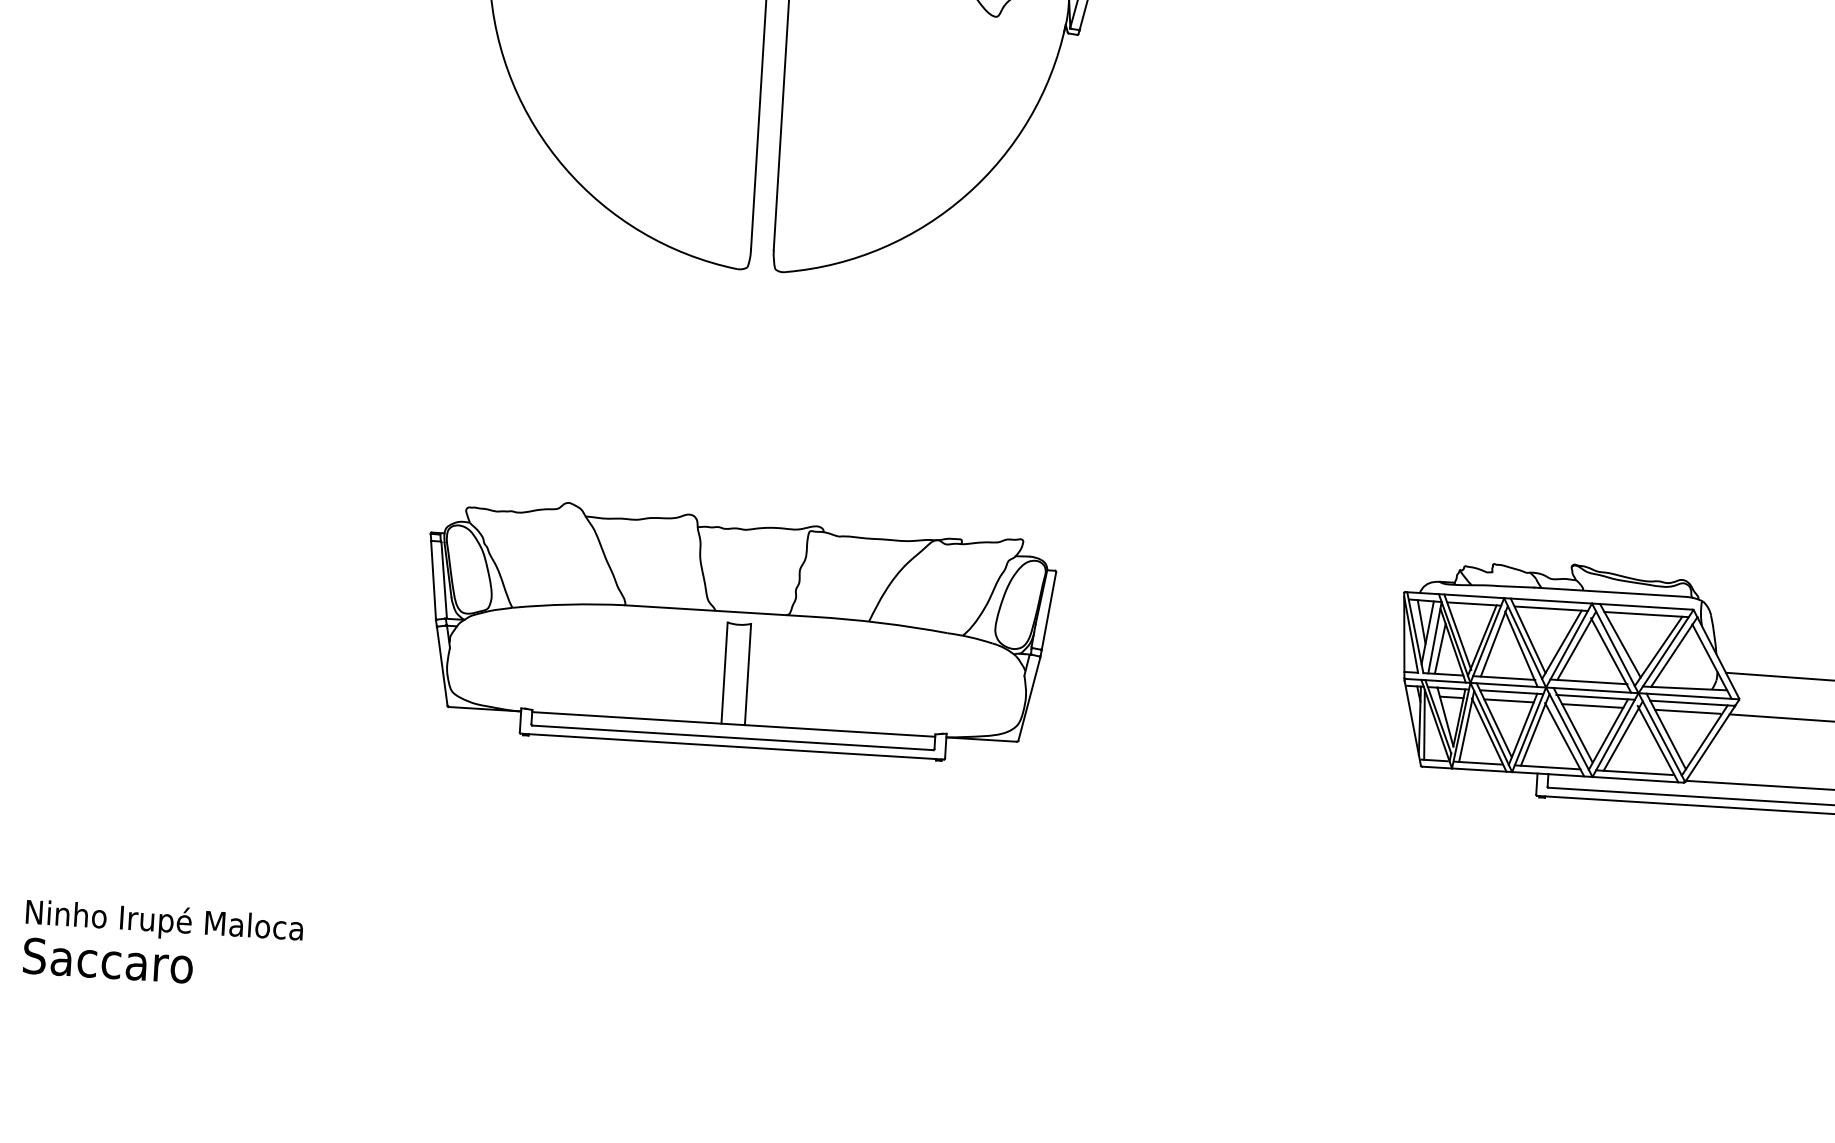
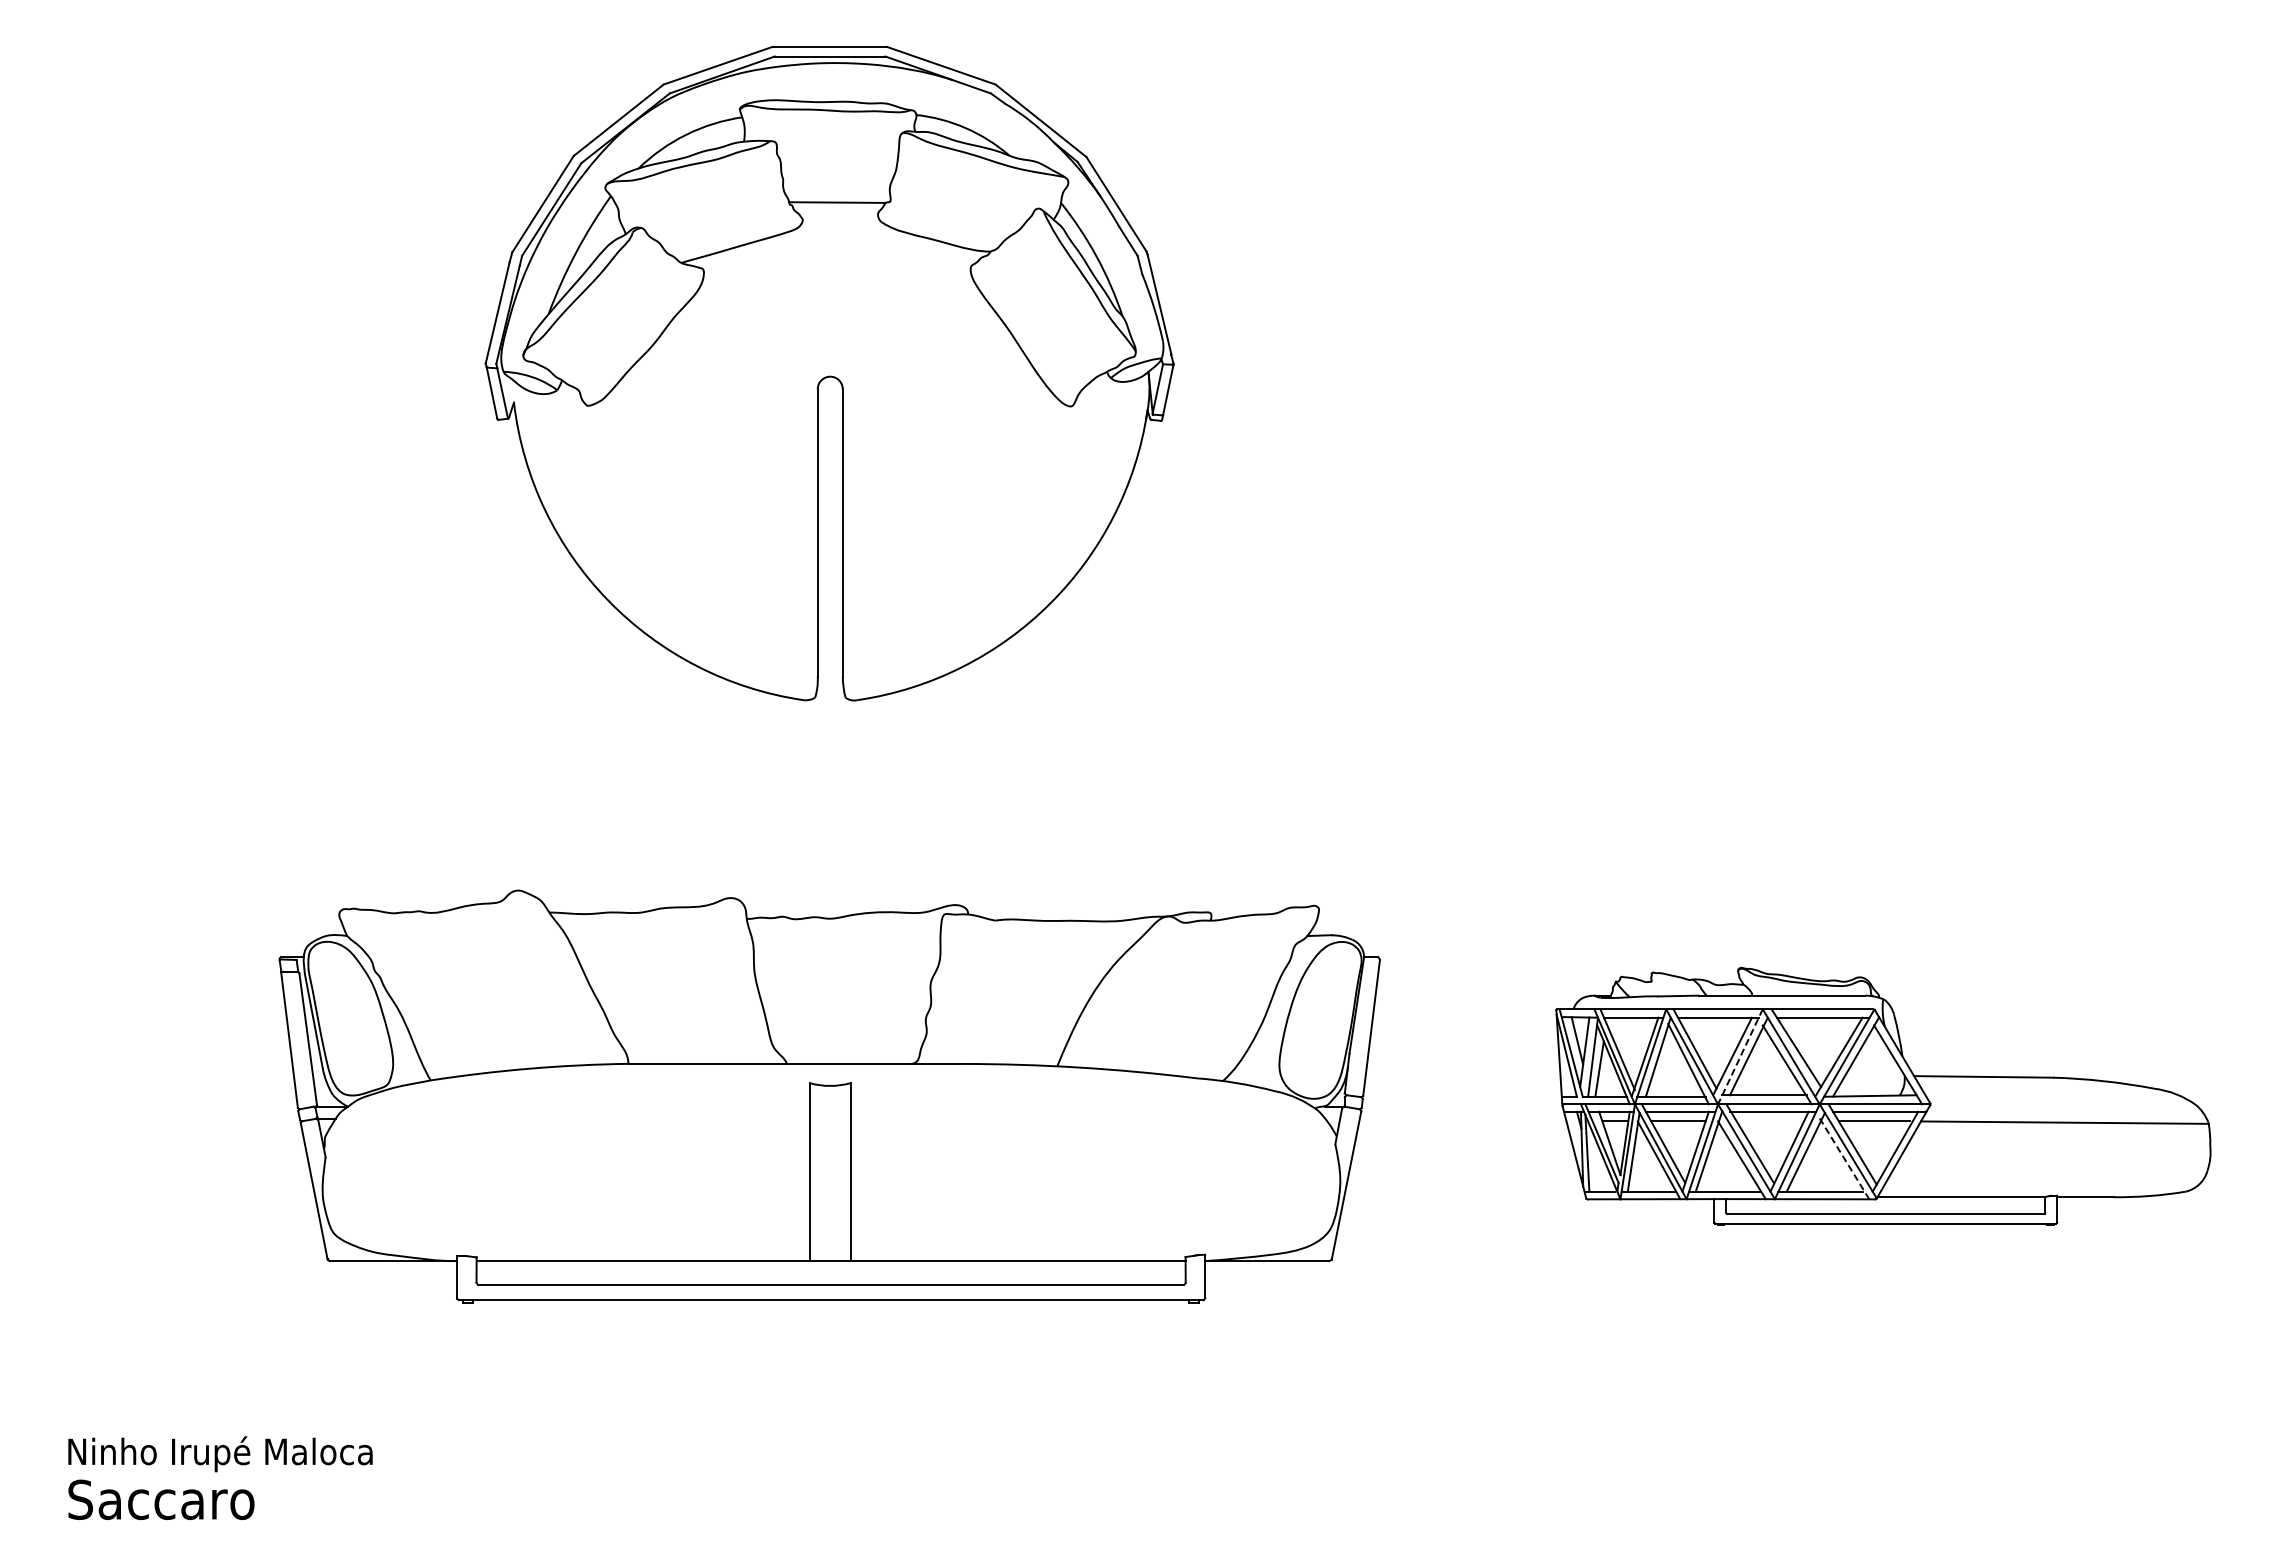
part: (738, 630) -> (829, 1095), size x1.6
line: (1569, 645) -> (1740, 1056), solid -> dashed
line: (1592, 706) -> (1770, 1121), removed
line: (1658, 743) -> (1844, 1158), solid -> dashed

